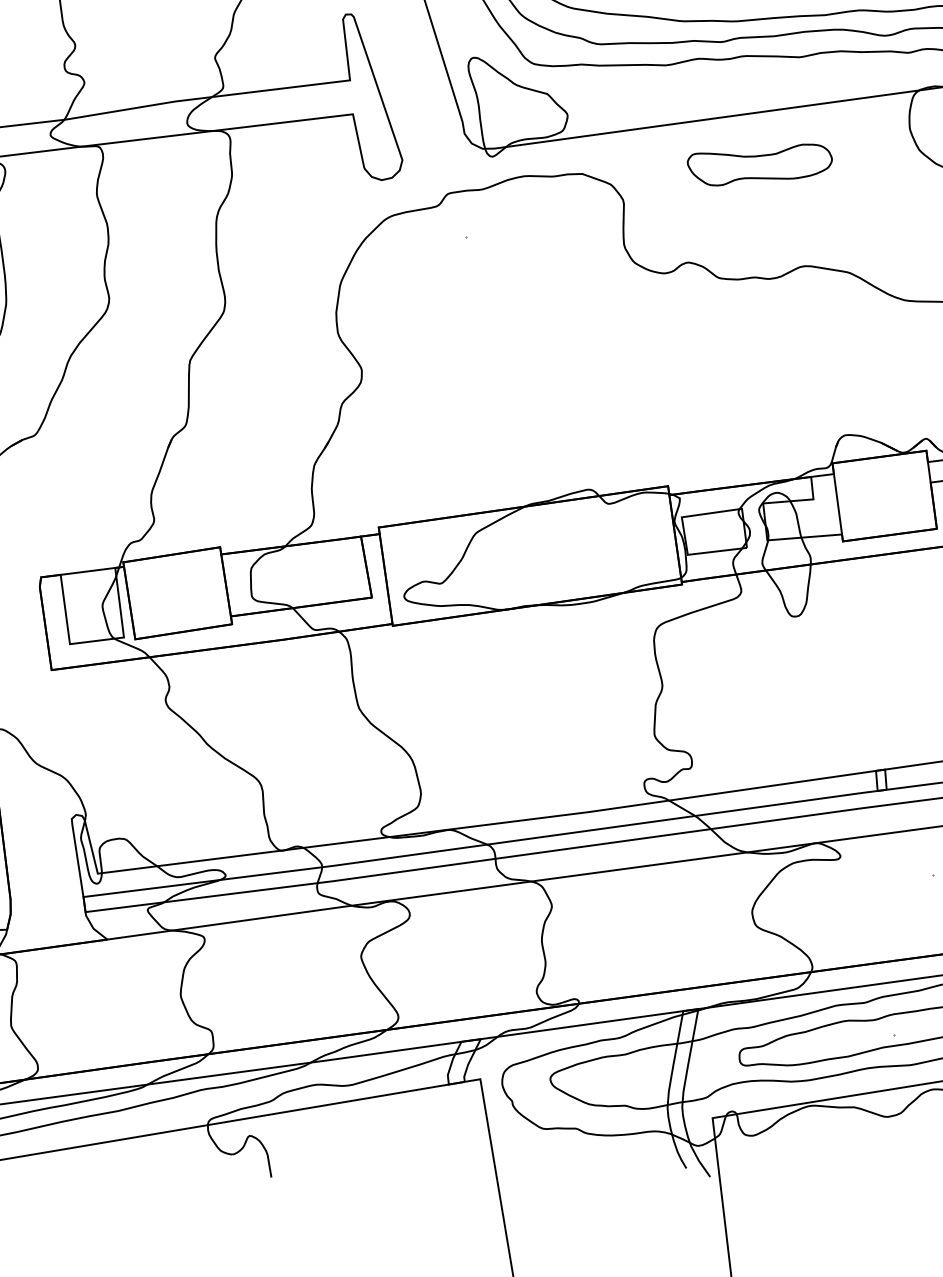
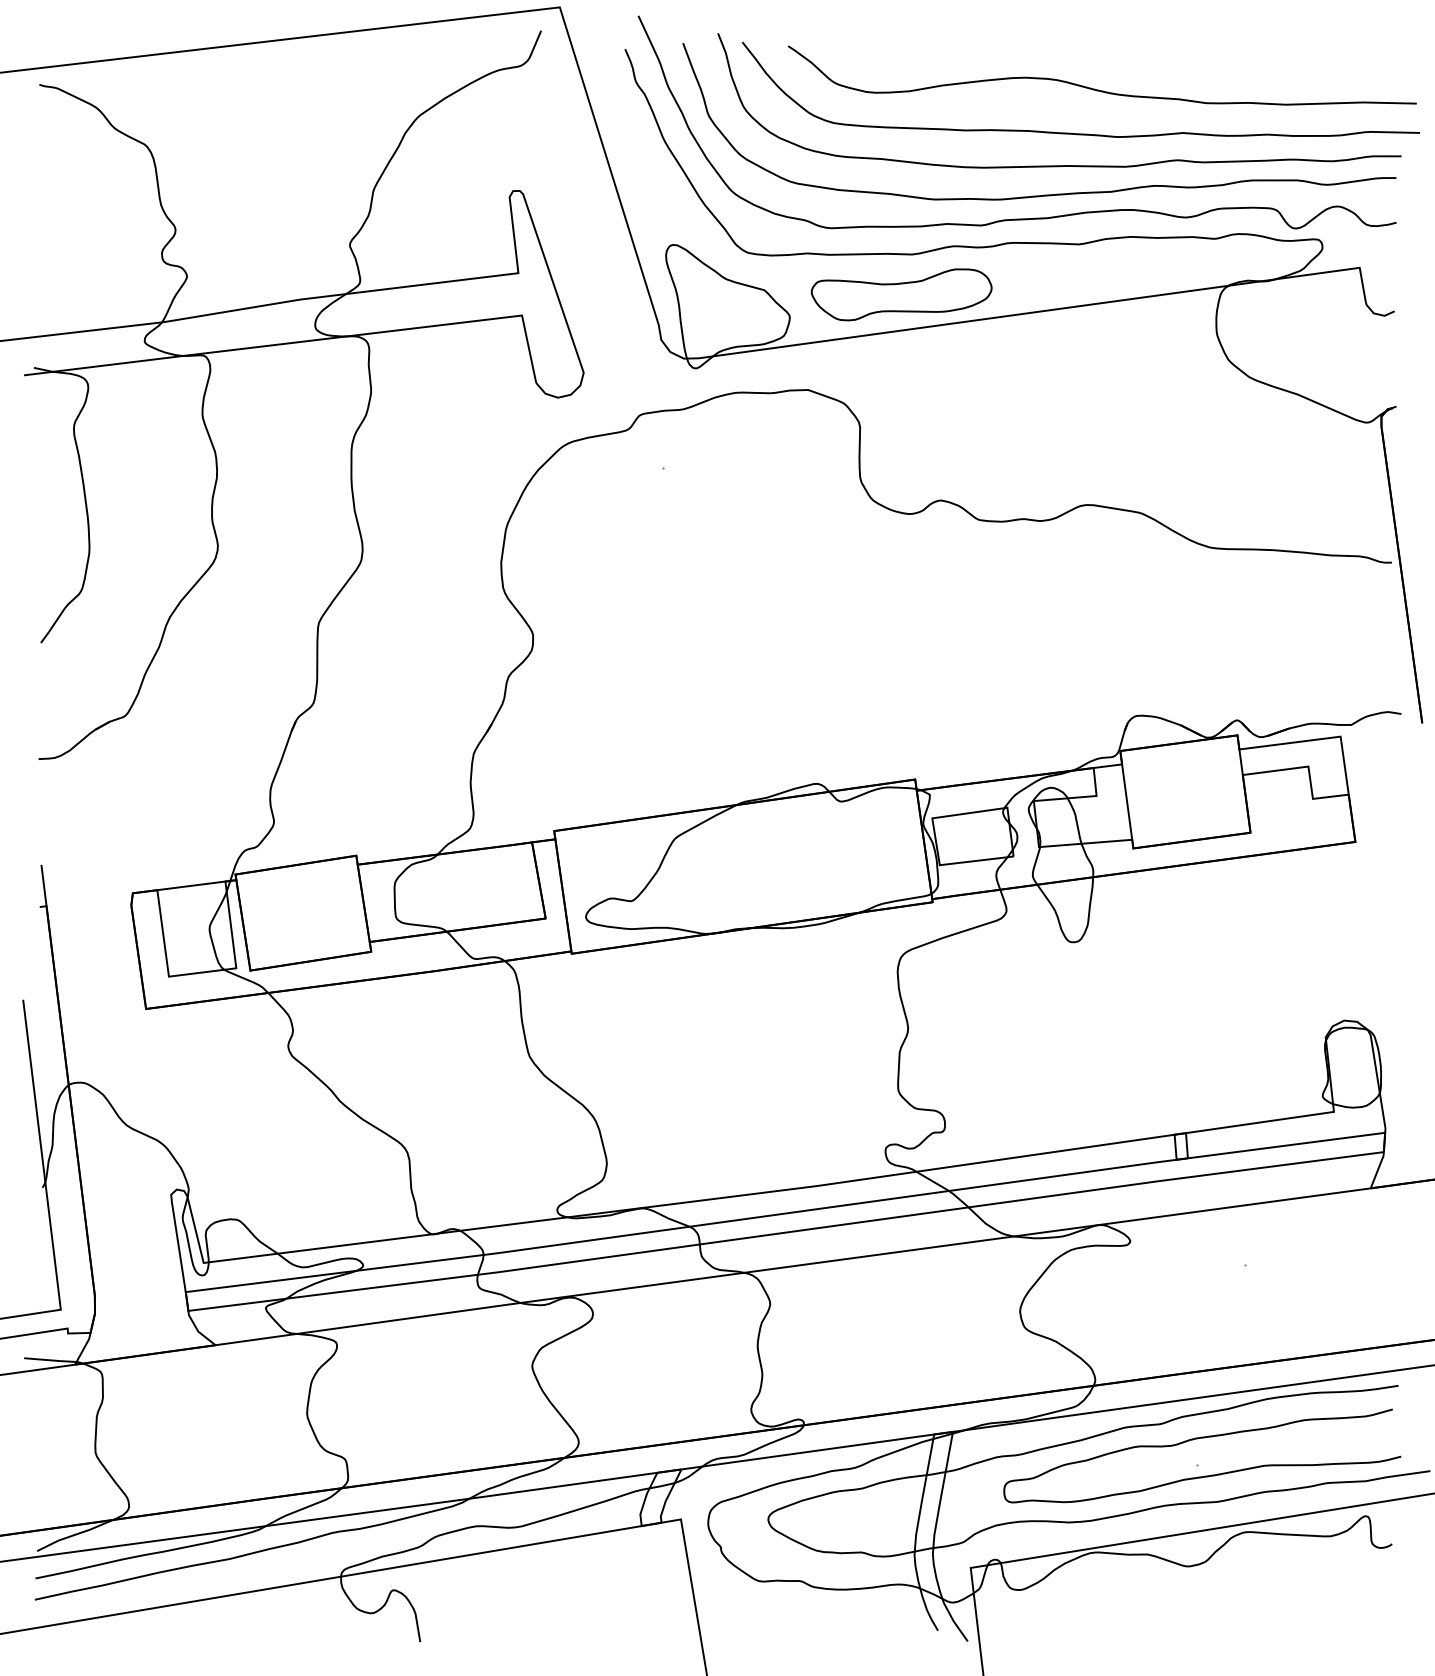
part: (759, 164) -> (901, 294), moved

